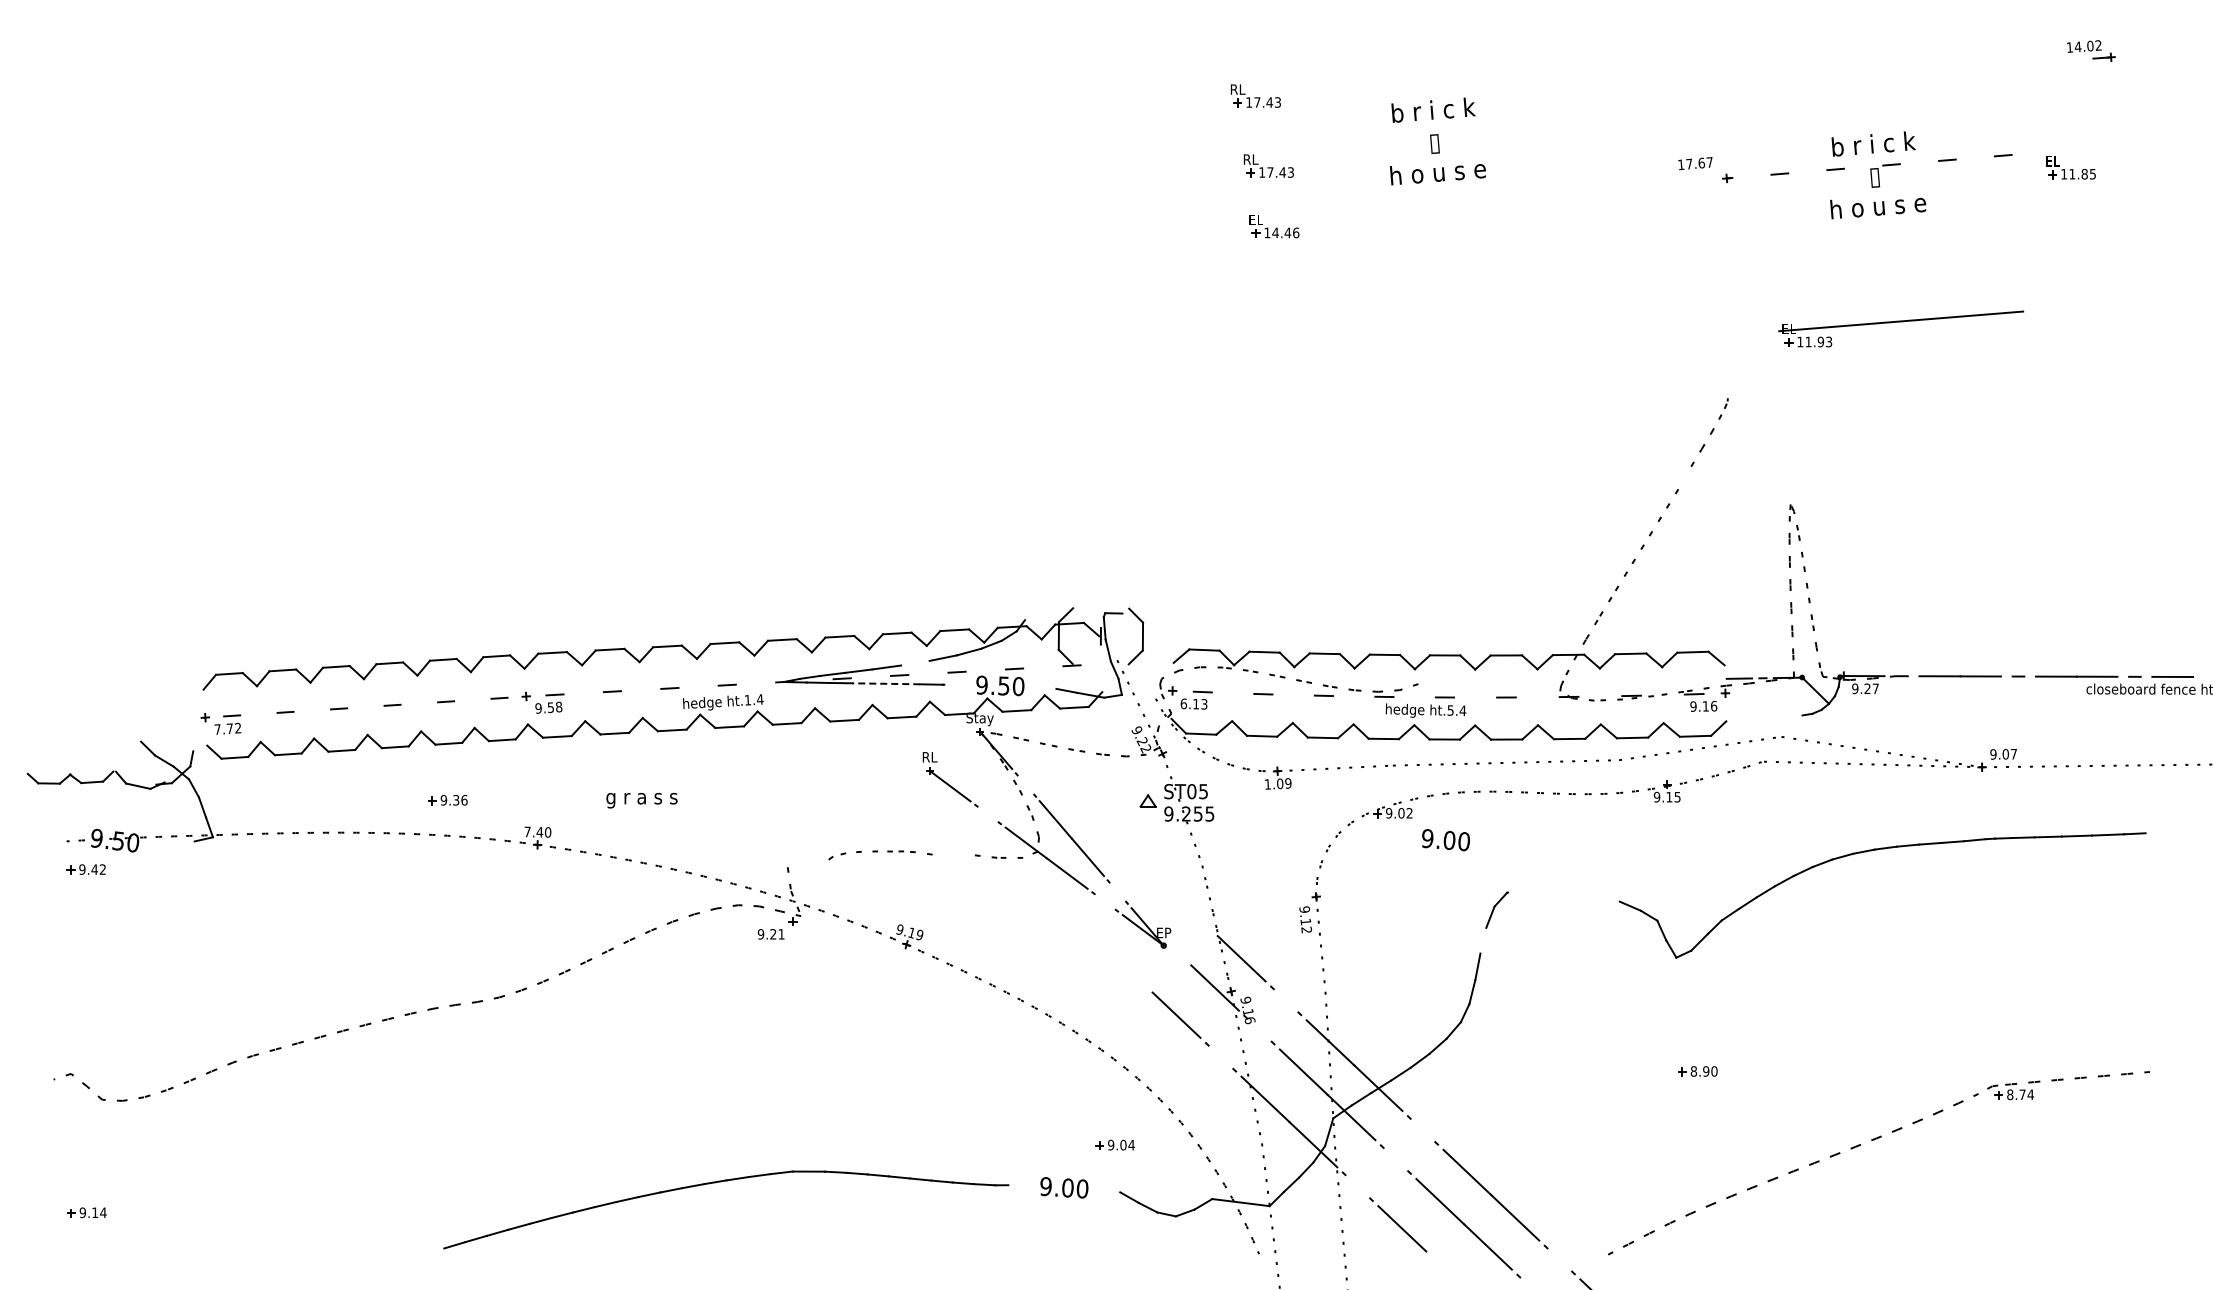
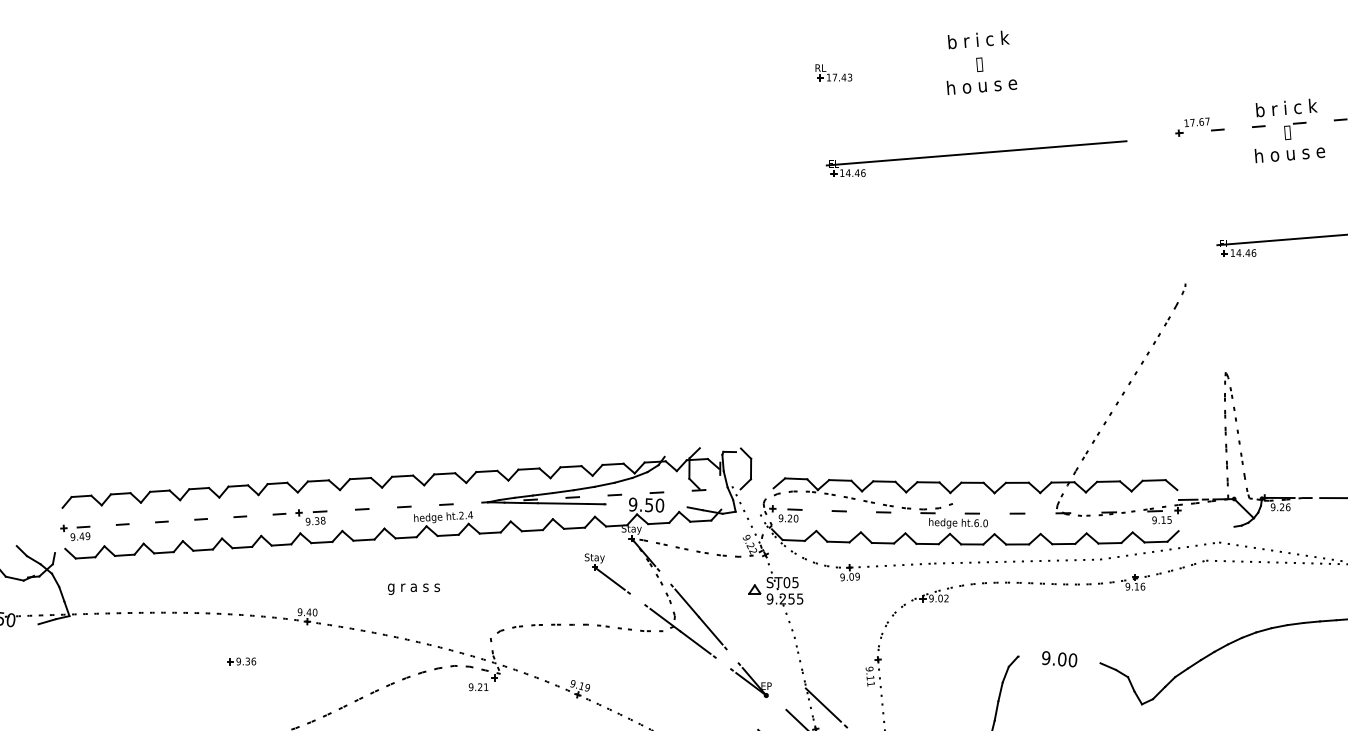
text: (1437, 141) -> (981, 62), moved
text: (1695, 163) -> (1197, 122), moved
part: (1268, 165) -> (843, 123), removed
line: (1450, 205) -> (976, 153), added
text: (1818, 341) -> (1246, 252), 11.93 -> 14.46
part: (1709, 432) -> (1166, 319), size x1.43
line: (915, 662) -> (584, 487), added
line: (885, 683) -> (562, 503), dashed -> solid
text: (1875, 688) -> (1287, 507), 9.27 -> 9.26
text: (747, 699) -> (461, 515), ht.1.4 -> ht.2.4
text: (1193, 703) -> (788, 518), 6.13 -> 9.20
text: (1714, 705) -> (1169, 519), 9.16 -> 9.15
text: (550, 706) -> (316, 520), 9.58 -> 9.38
text: (1456, 710) -> (980, 523), ht.5.4 -> ht.6.0
text: (227, 728) -> (80, 536), 7.72 -> 9.49
text: (929, 758) -> (594, 558), RL -> Stay
text: (1267, 784) -> (842, 577), 1.09 -> 9.09
text: (1677, 796) -> (1142, 586), 9.15 -> 9.16
part: (447, 800) -> (241, 661), moved
text: (641, 800) -> (413, 589), moved
text: (527, 831) -> (300, 611), 7.40 -> 9.40
text: (1445, 840) -> (1059, 659), moved
line: (182, 844) -> (47, 621), added
part: (881, 854) -> (559, 628), size x1.67
text: (1306, 929) -> (870, 683), 9.12 -> 9.11
line: (1483, 940) -> (1000, 691), added

